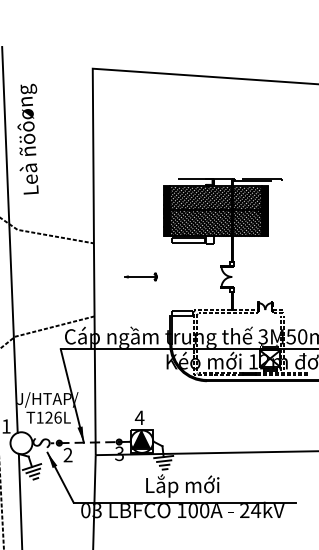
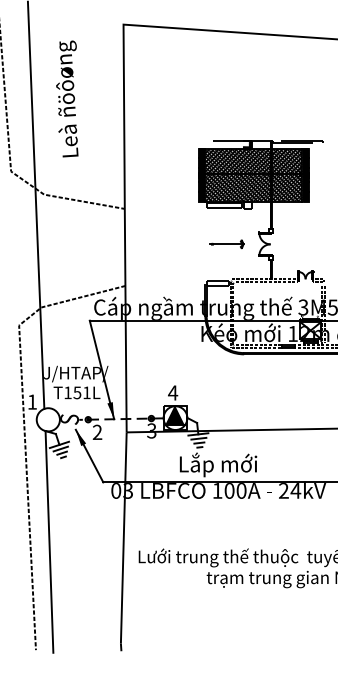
text: (28, 138) -> (67, 98), moved
part: (141, 277) -> (226, 244), moved
text: (52, 417) -> (81, 392), T126L -> T151L

